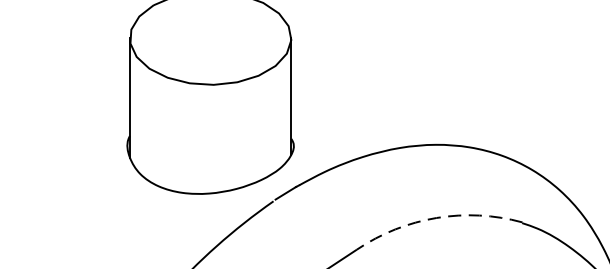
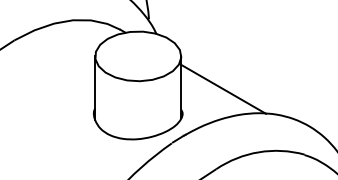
line: (370, 98) -> (223, 88), added
arc: (435, 218) -> (258, 152), dashed -> solid

